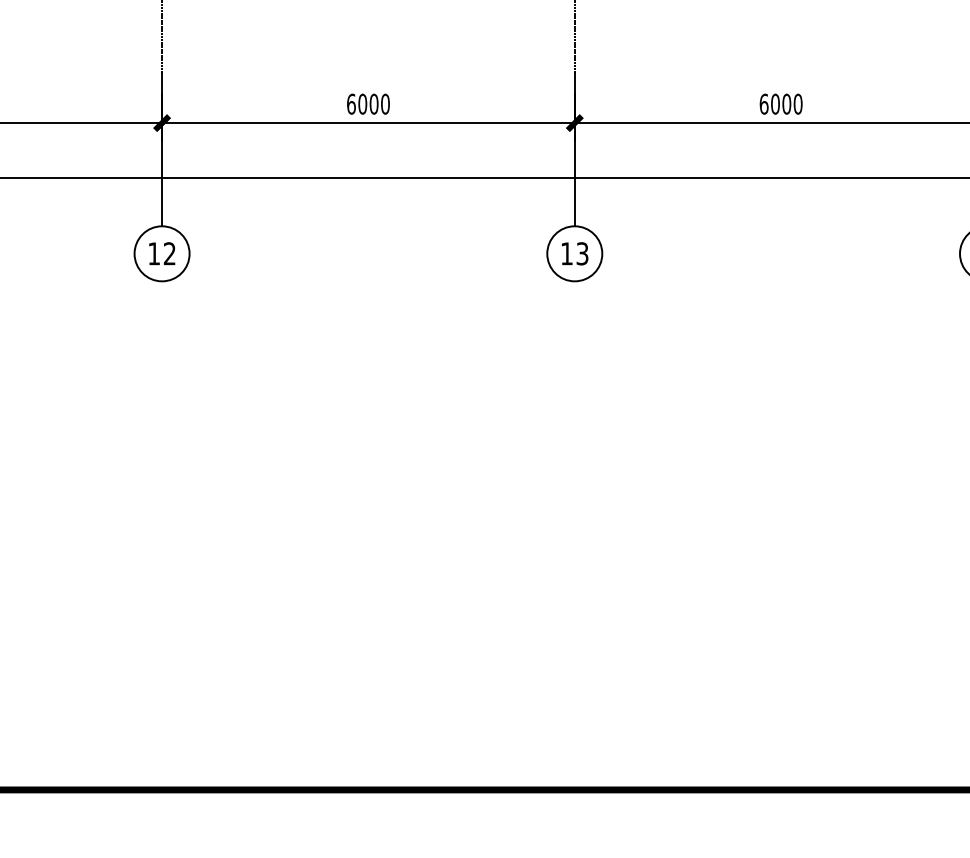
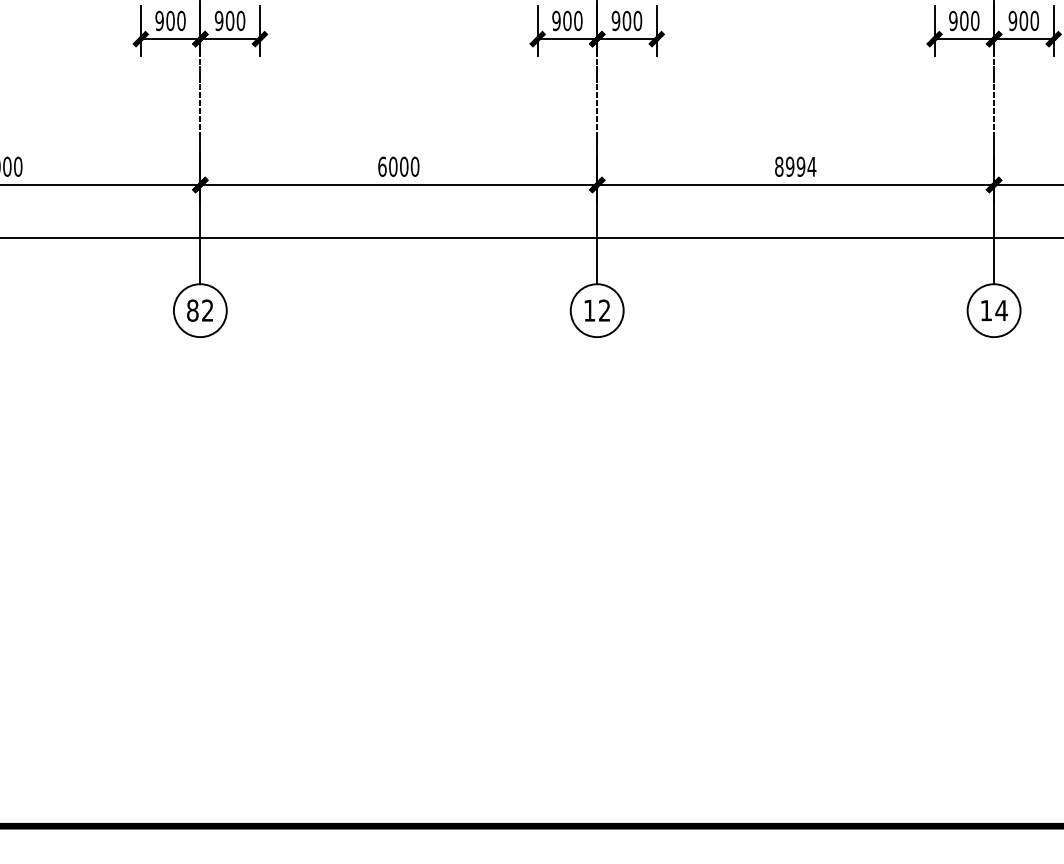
text: (780, 103) -> (795, 166), 6000 -> 8994
text: (153, 253) -> (192, 310), 12 -> 82
text: (582, 253) -> (604, 310), 13 -> 12

